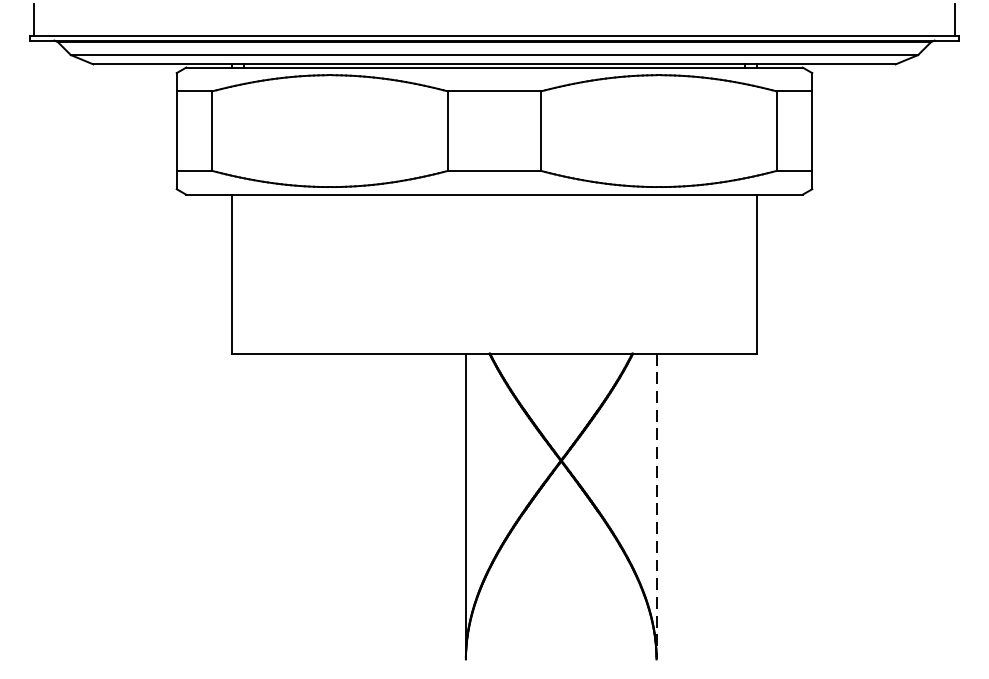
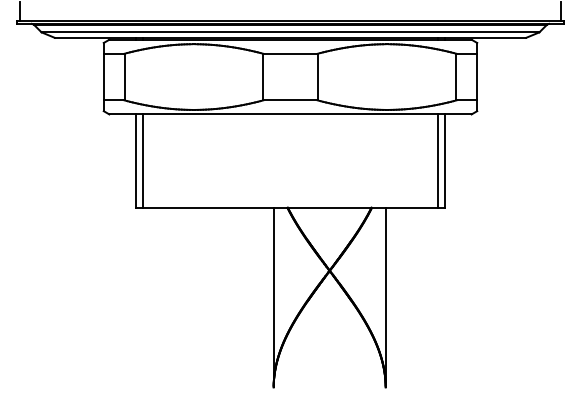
line: (244, 273) -> (143, 160), added
line: (744, 273) -> (437, 160), added
line: (656, 506) -> (385, 297), dashed -> solid

